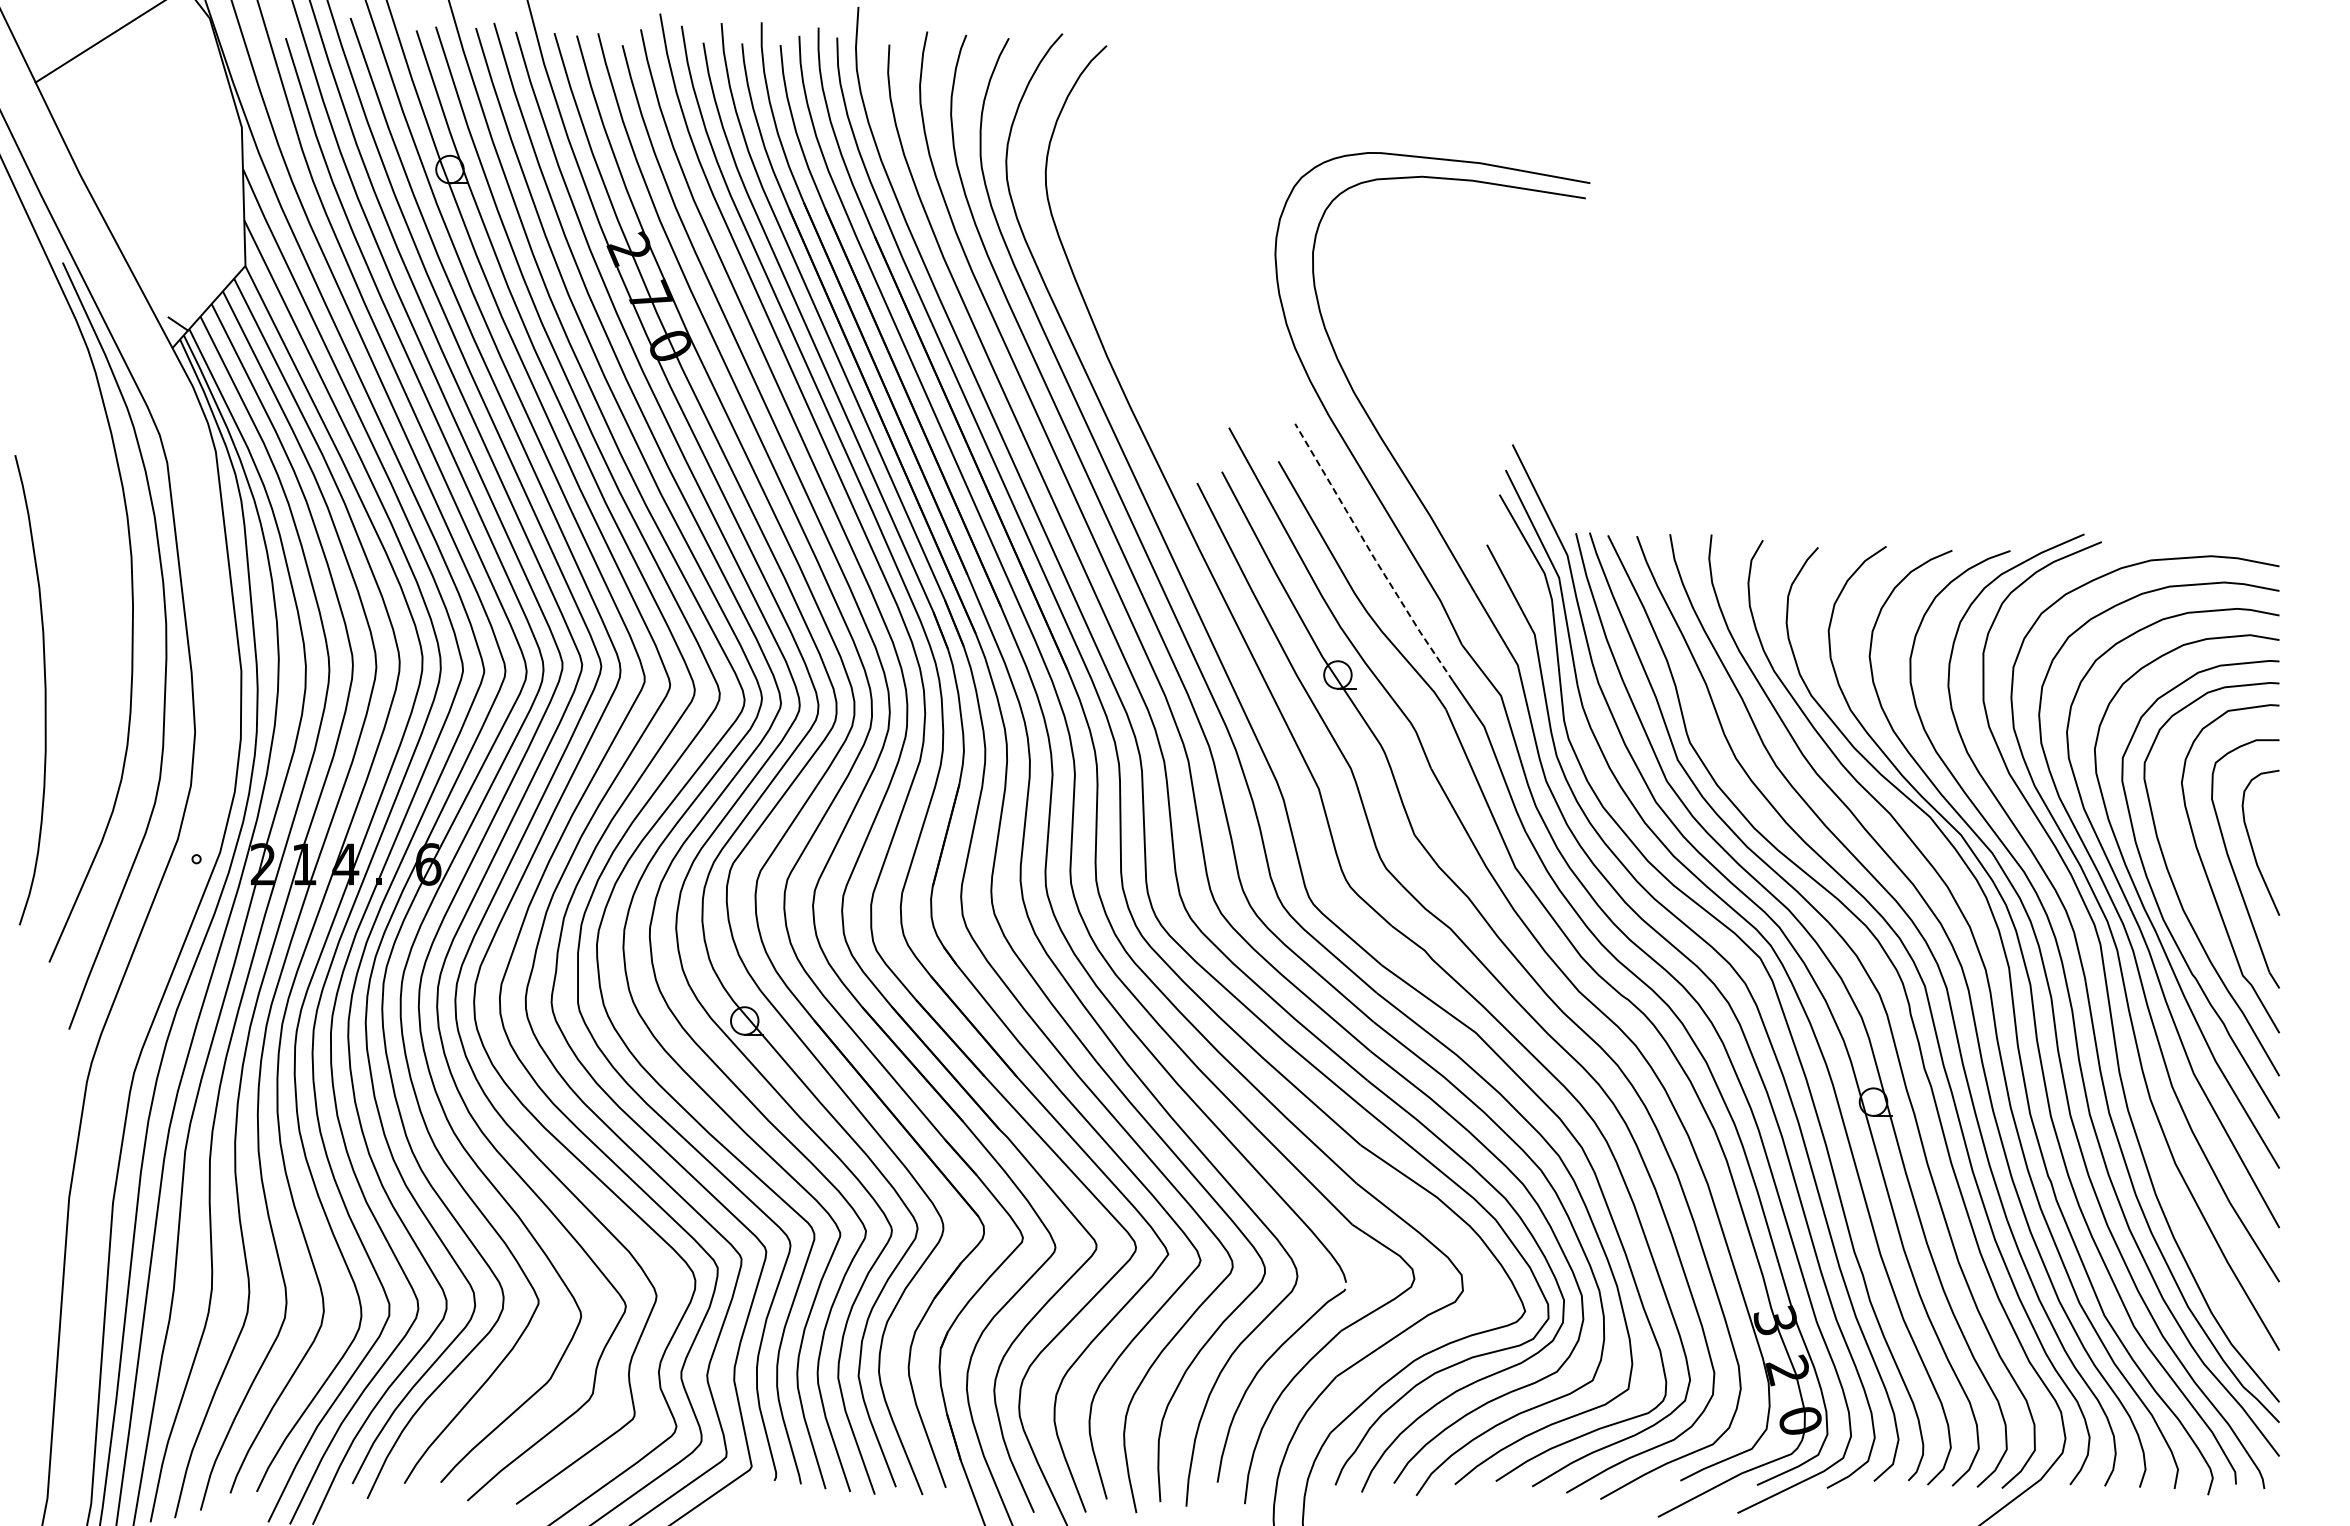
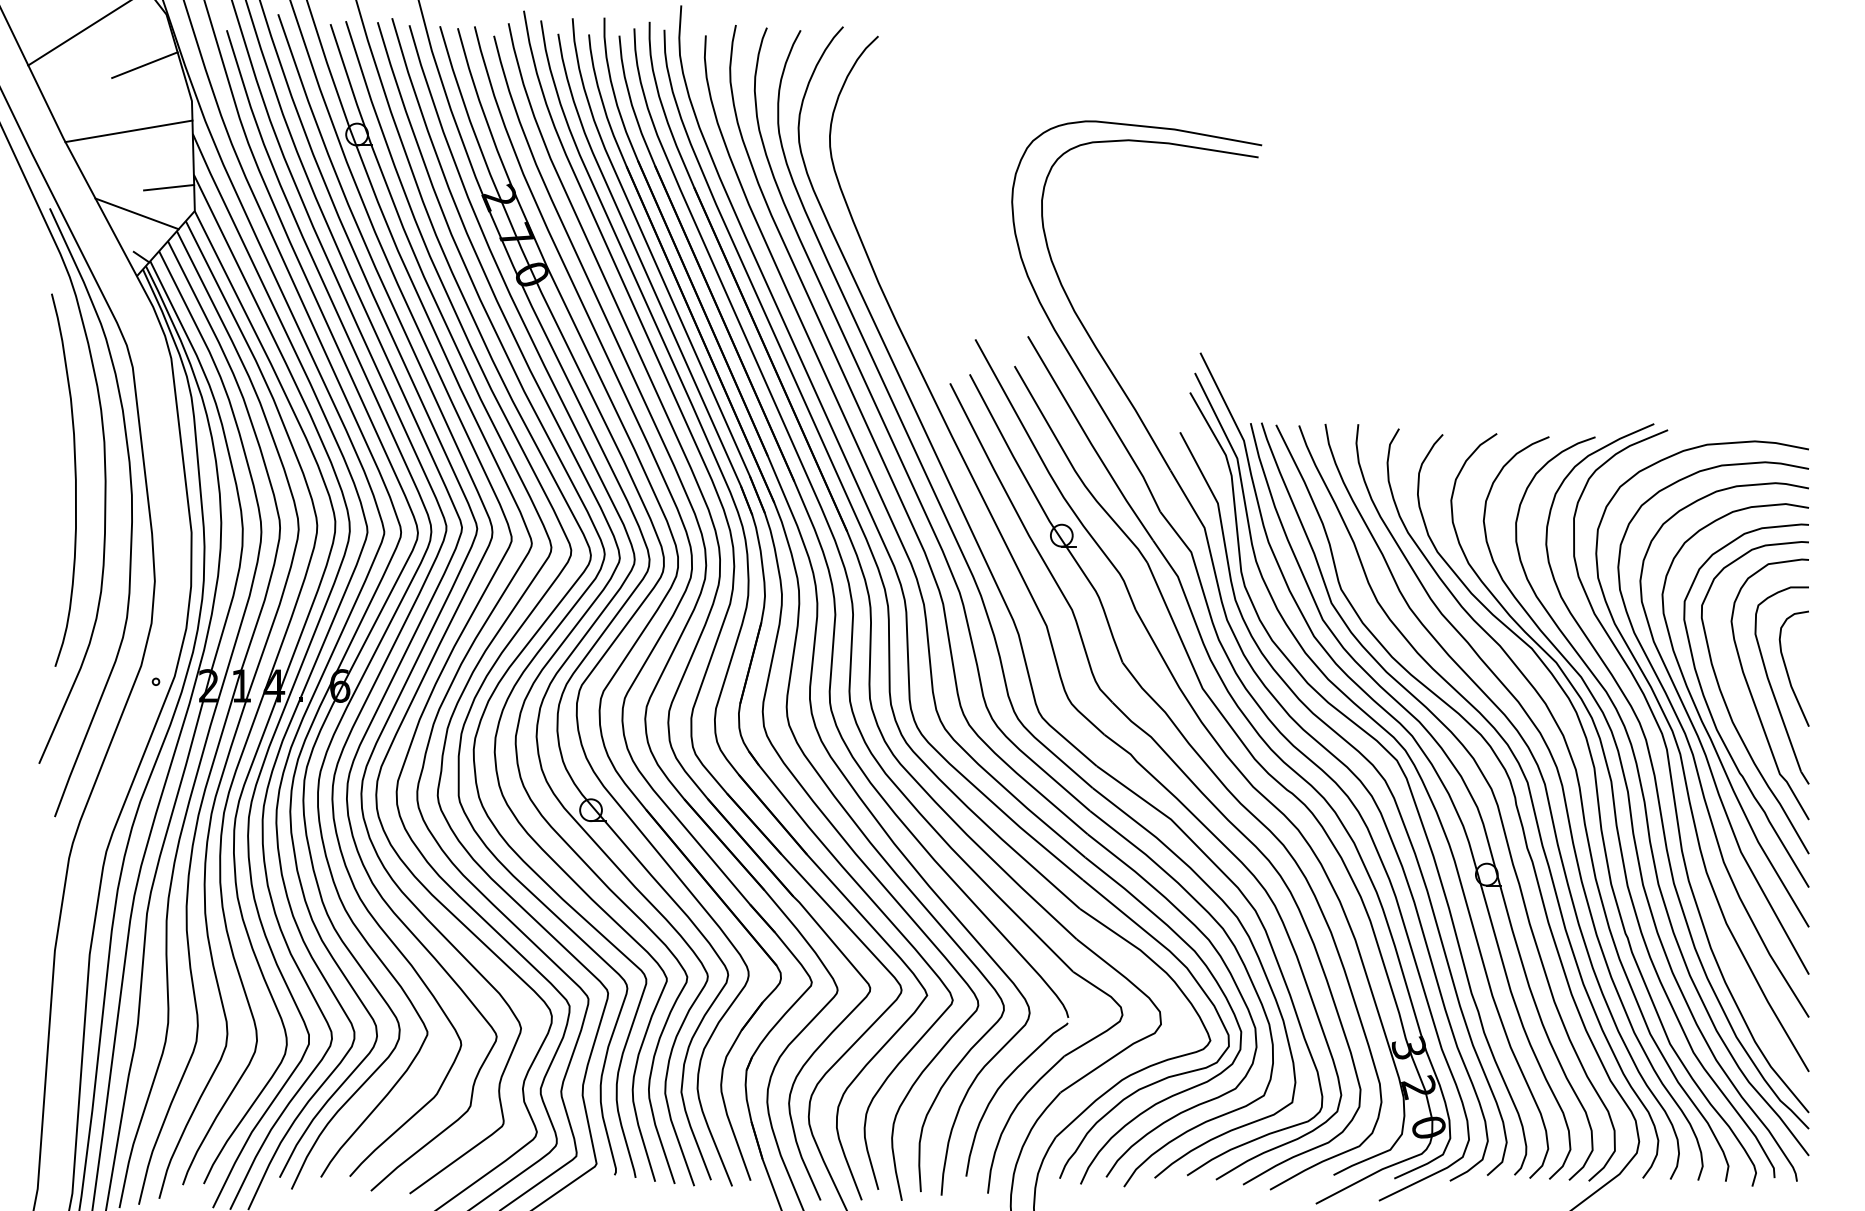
line: (182, 81) -> (144, 64), added
line: (162, 165) -> (128, 131), added
line: (212, 236) -> (168, 187), added
line: (172, 269) -> (136, 213), added
line: (1372, 554) -> (1089, 440), dashed -> solid
curve: (44, 690) -> (75, 480), moved

